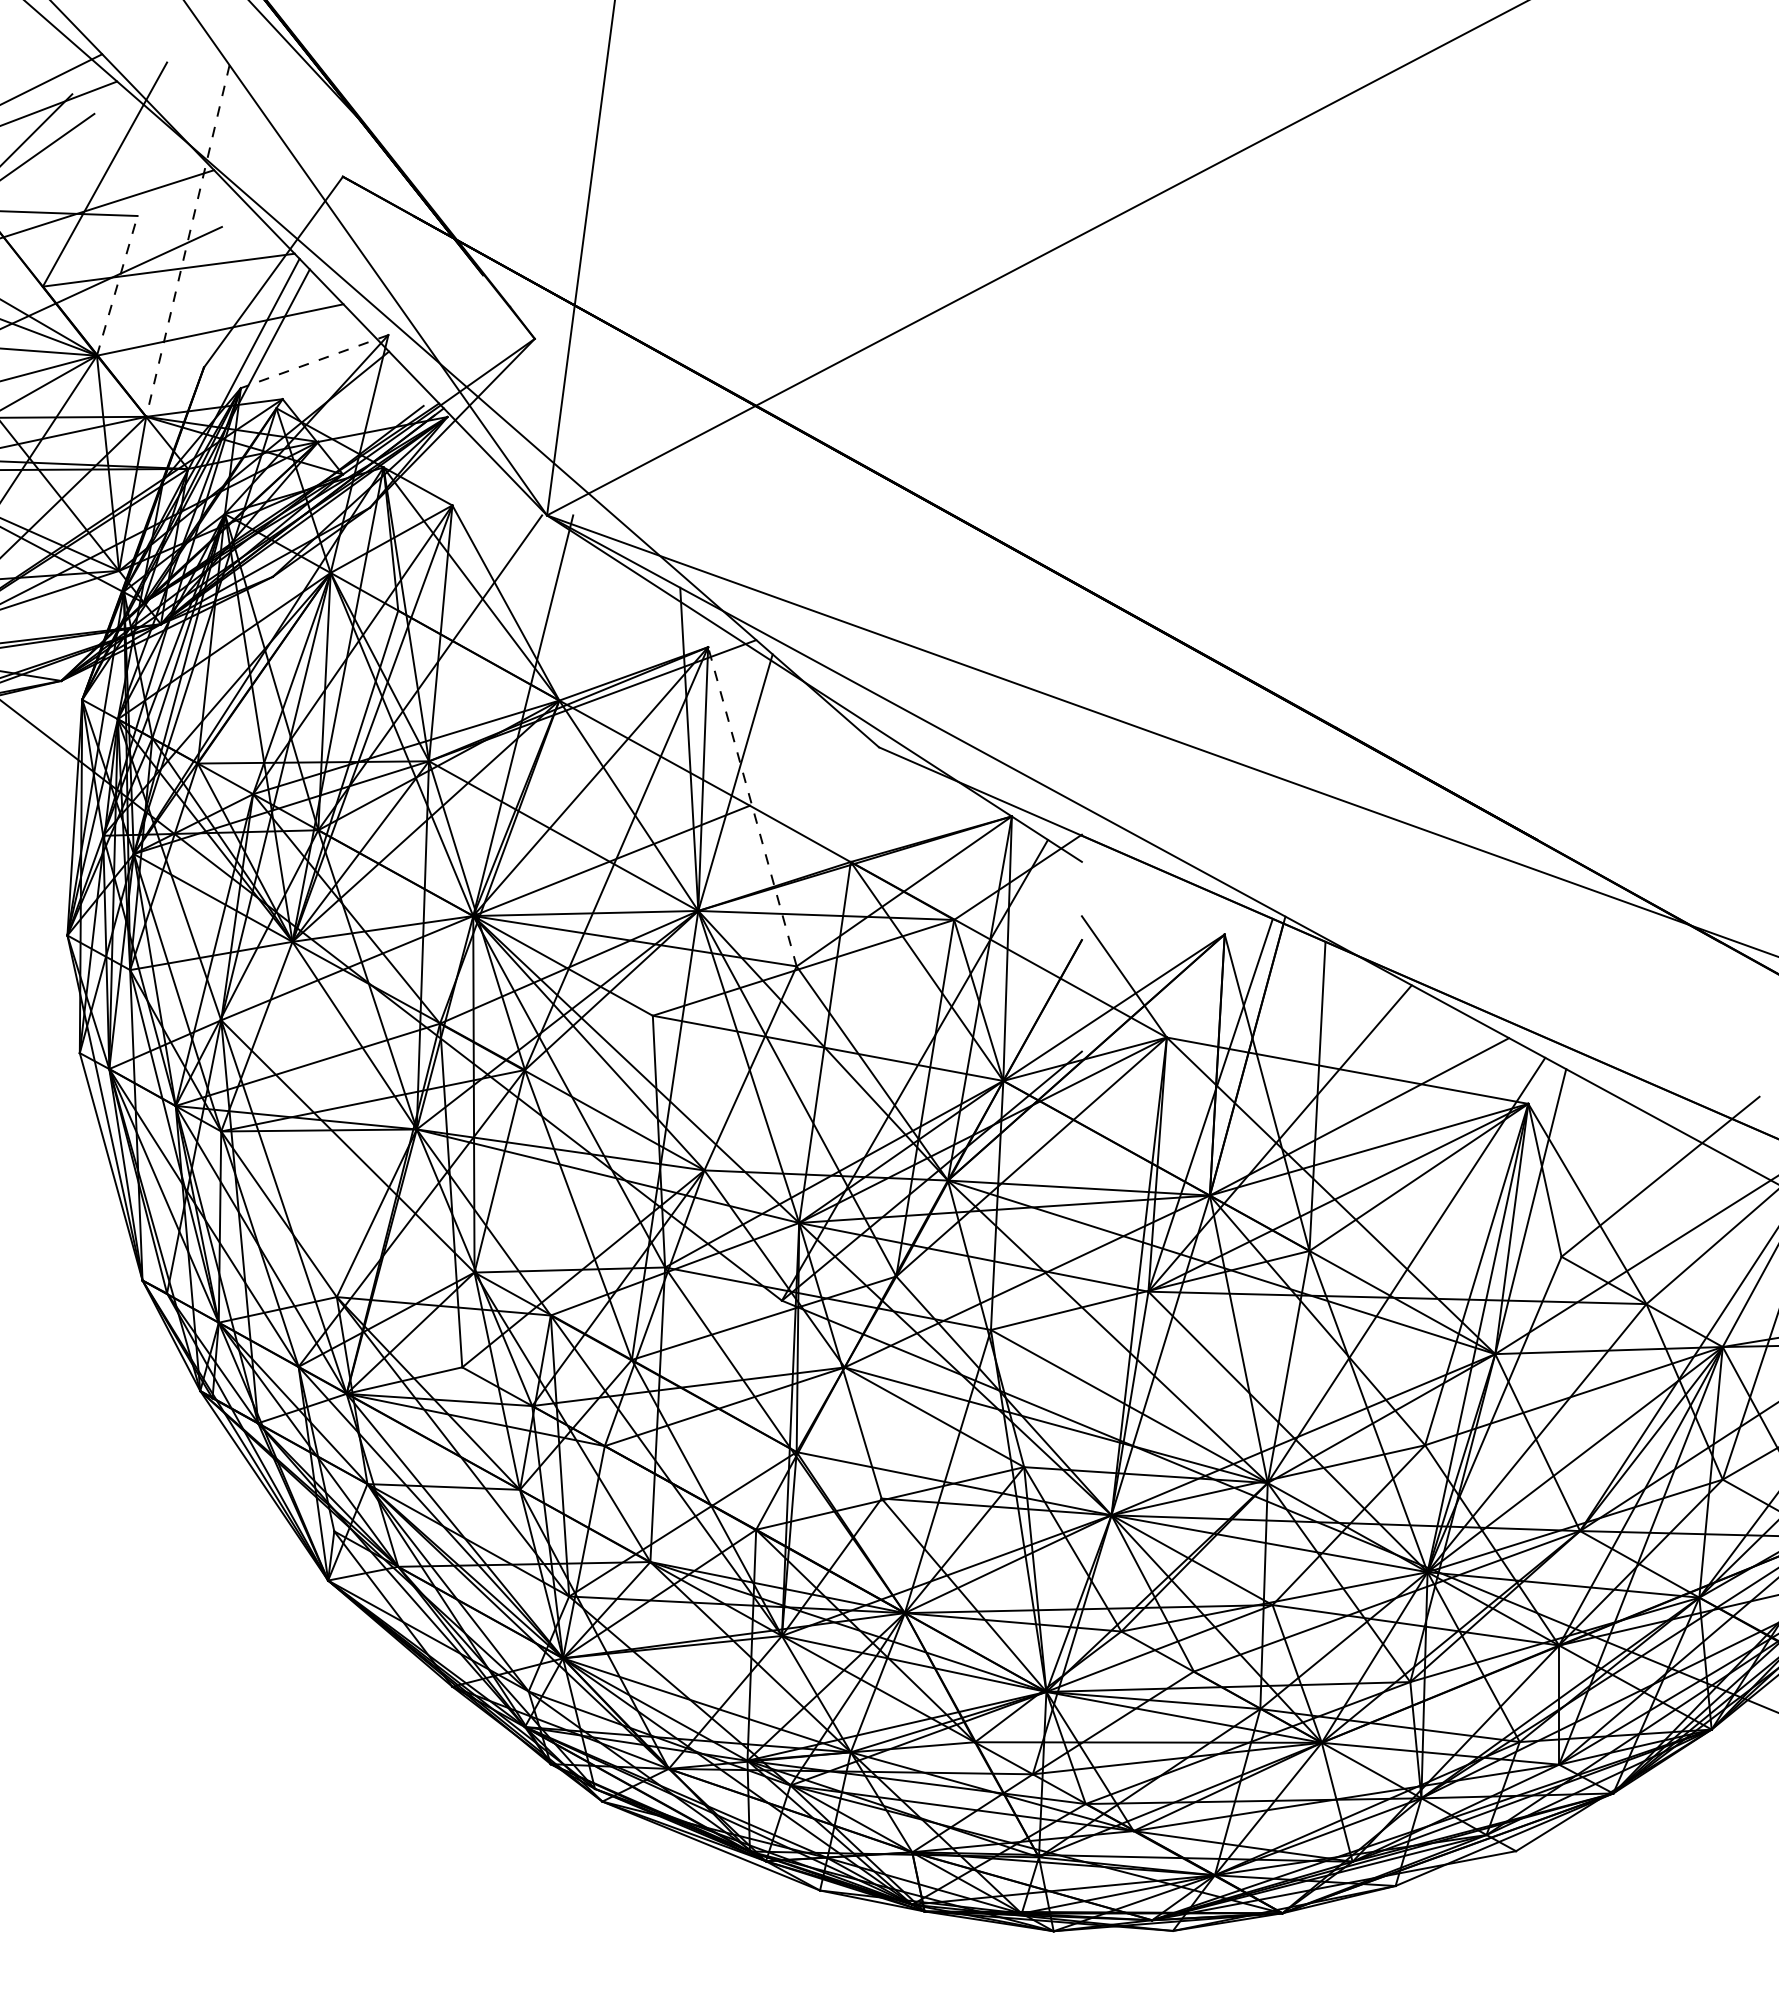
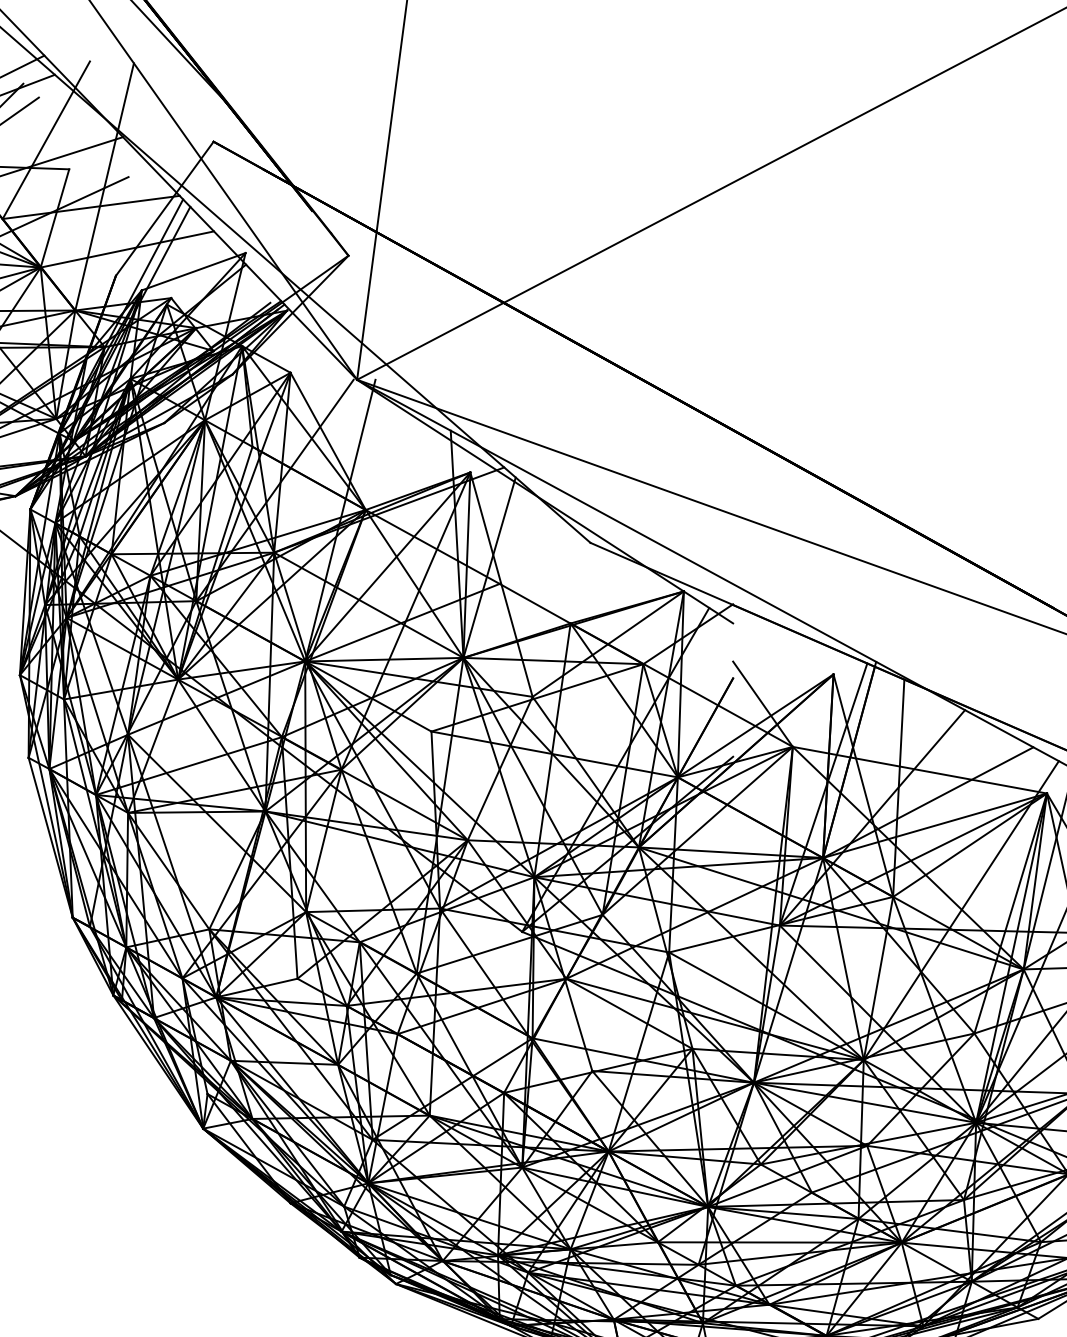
line: (187, 241) -> (104, 187), dashed -> solid
line: (117, 285) -> (55, 218), dashed -> solid
line: (314, 361) -> (193, 271), dashed -> solid
line: (752, 806) -> (501, 584), dashed -> solid

